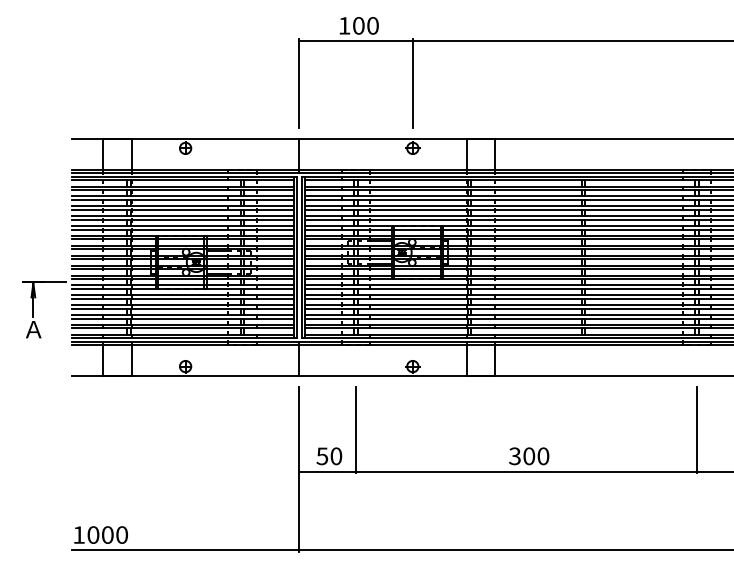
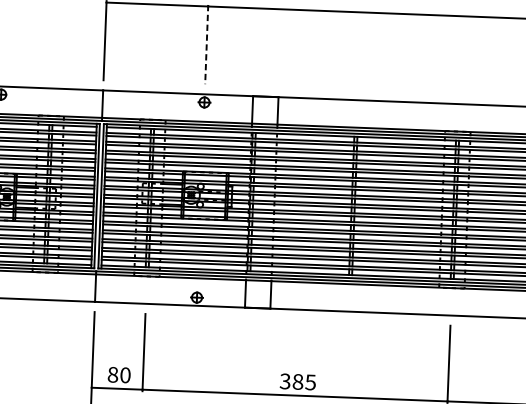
line: (412, 84) -> (206, 45), solid -> dashed
text: (322, 456) -> (113, 375), 50 -> 80
text: (536, 456) -> (304, 382), 300 -> 385

